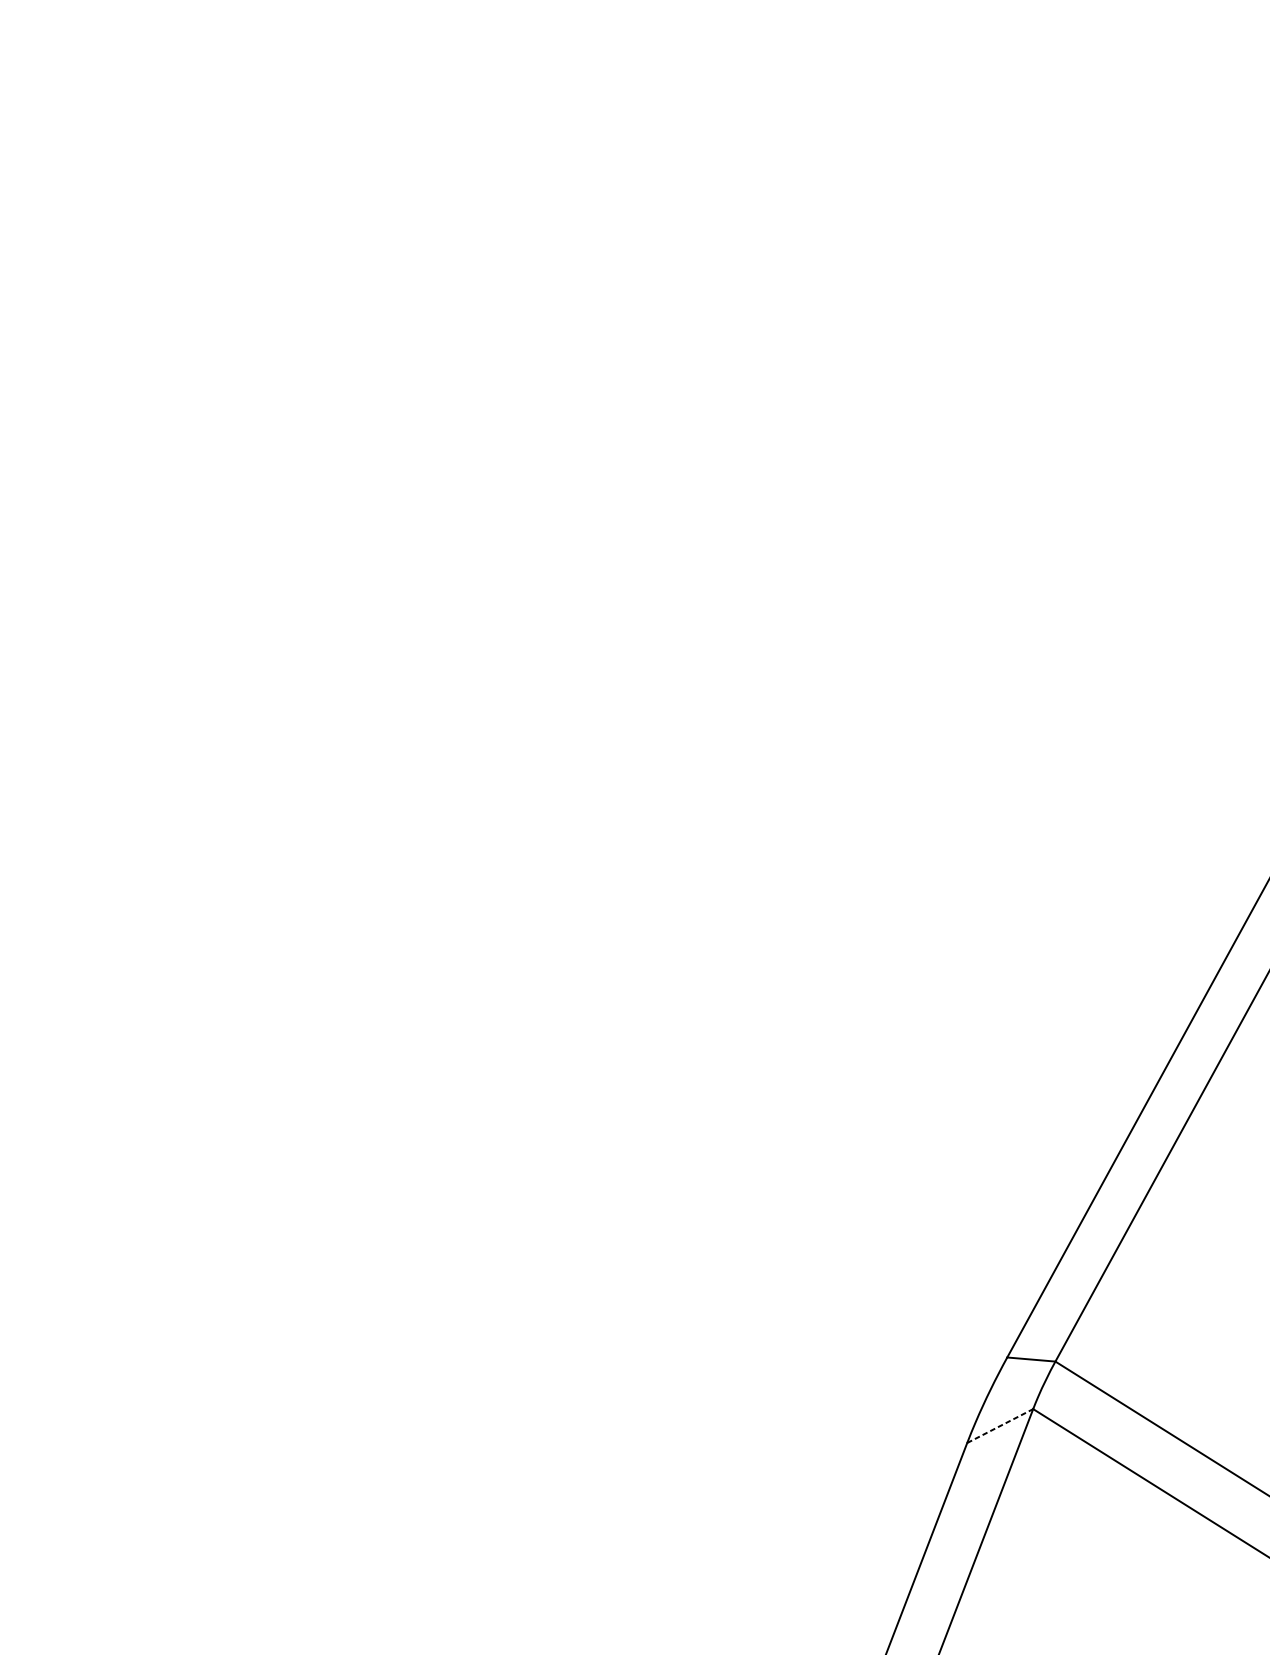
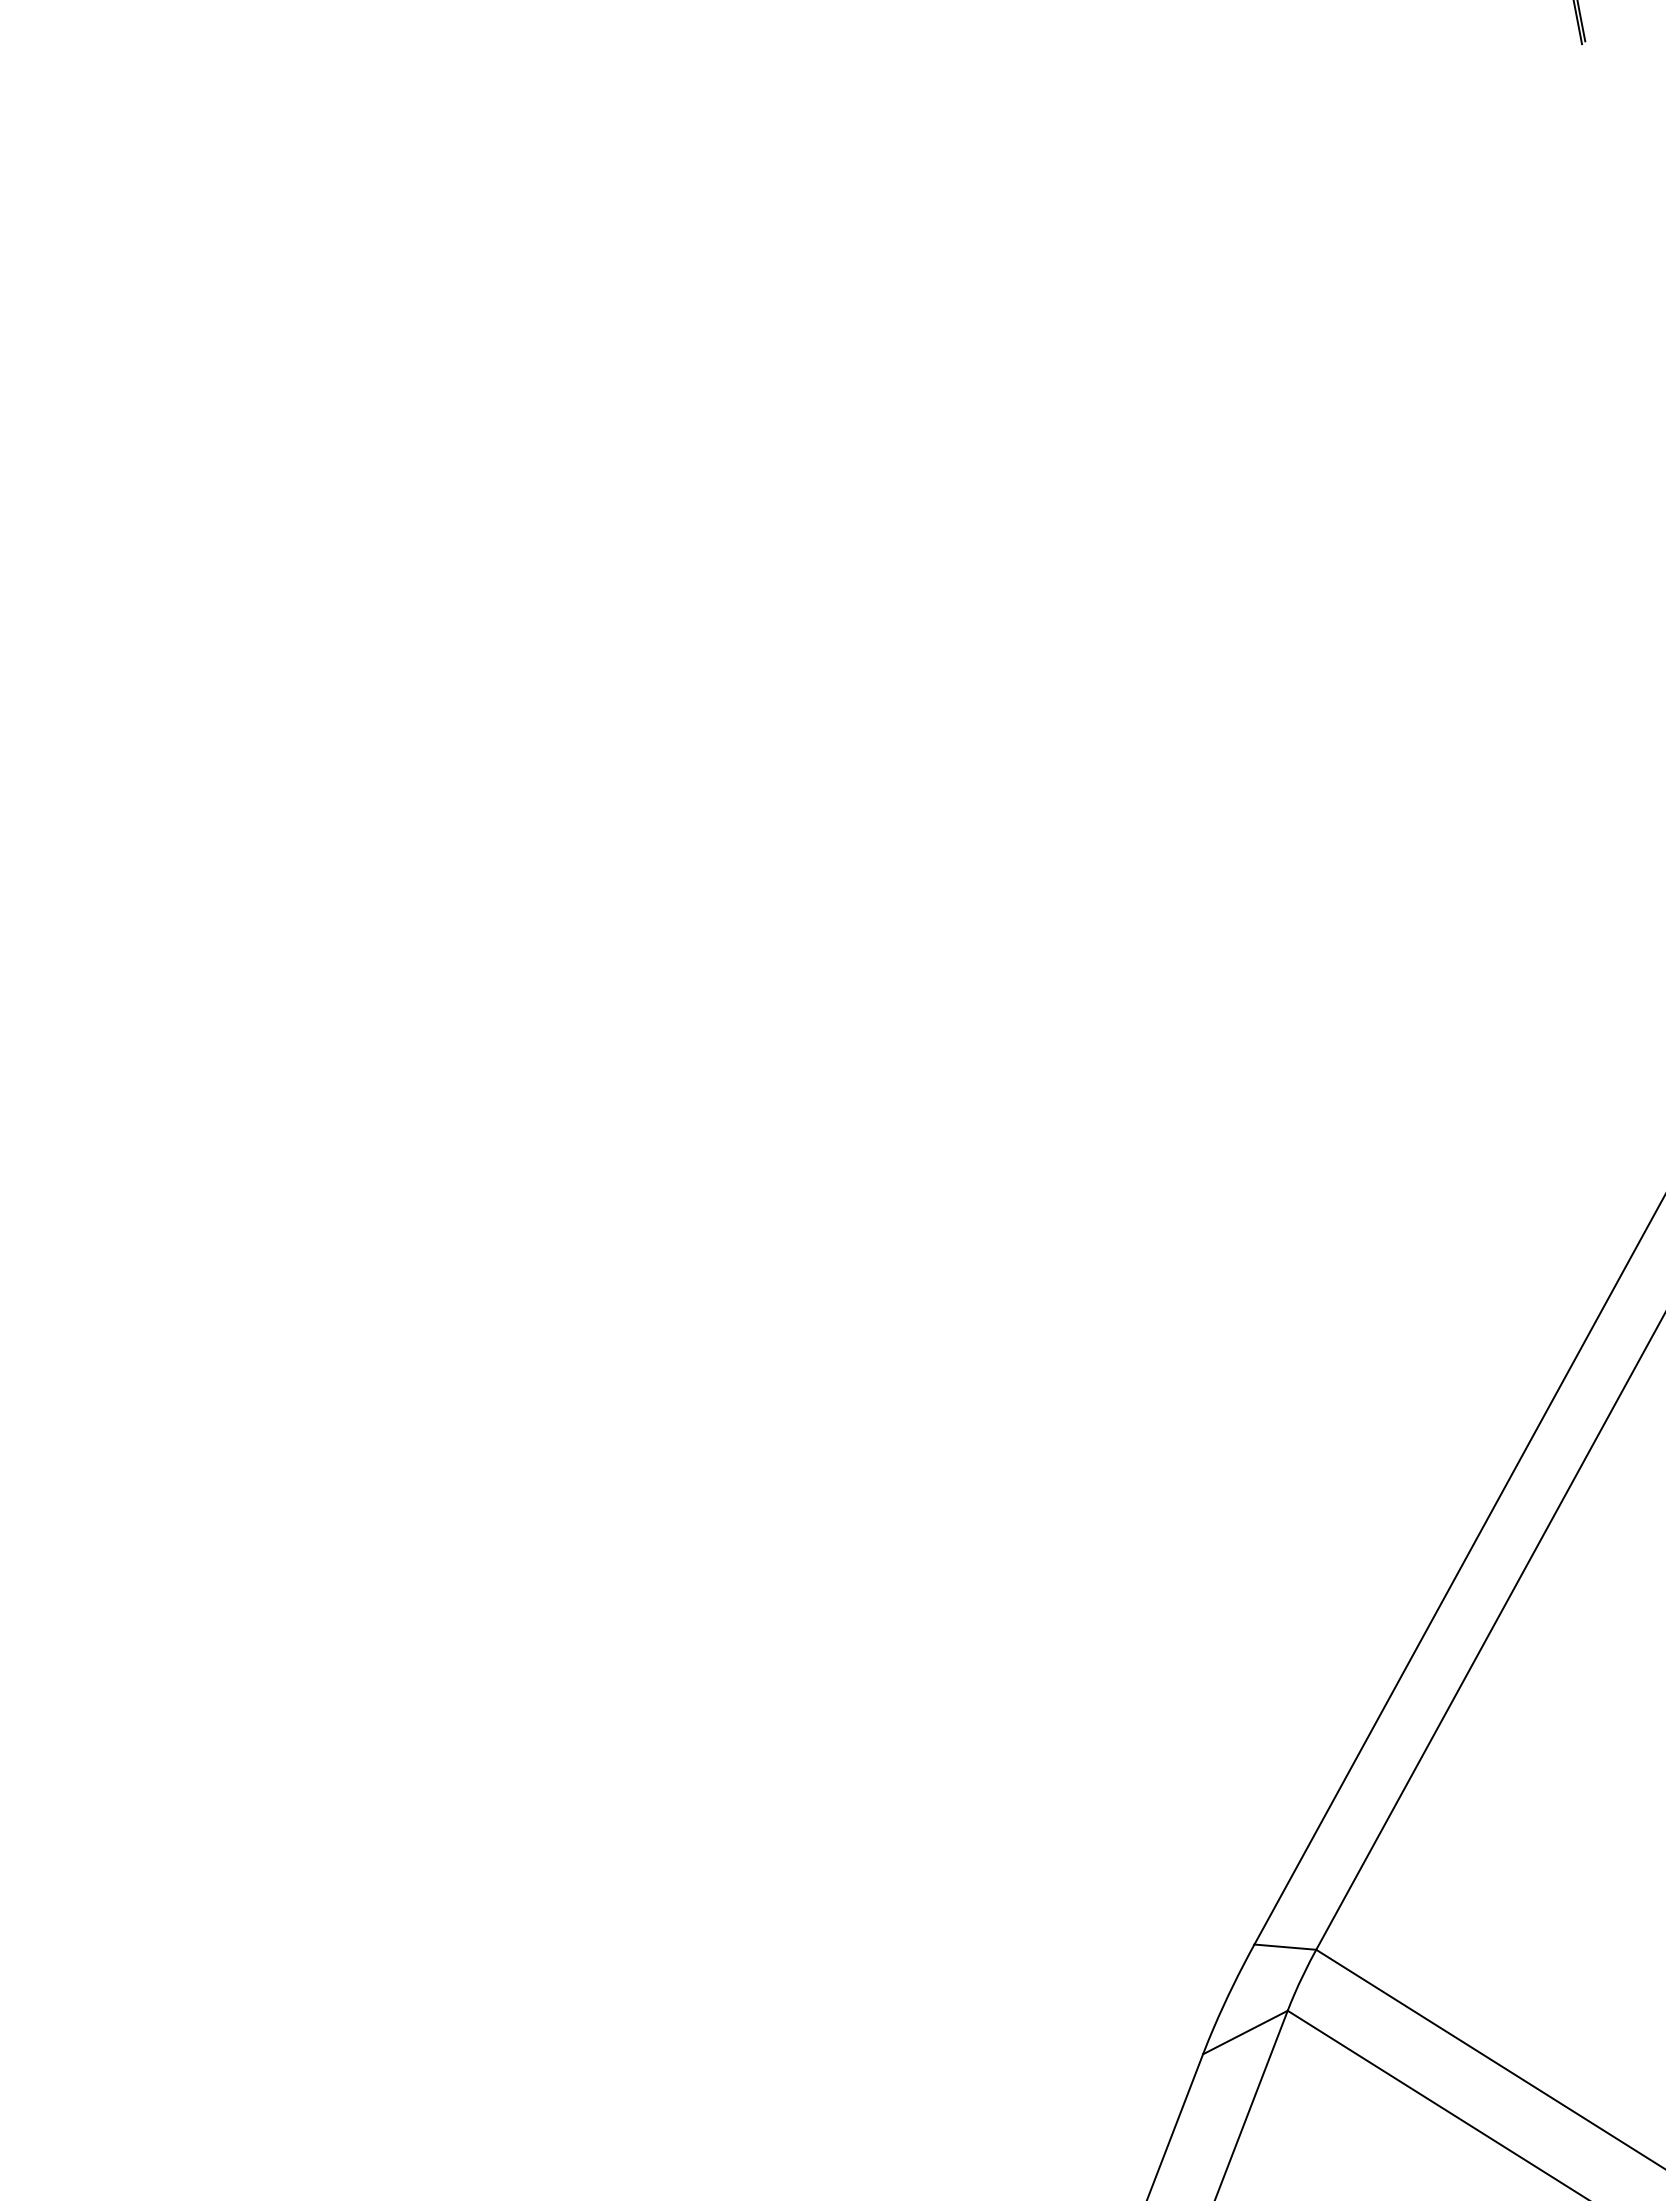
line: (1000, 1426) -> (1245, 2032), dashed -> solid

